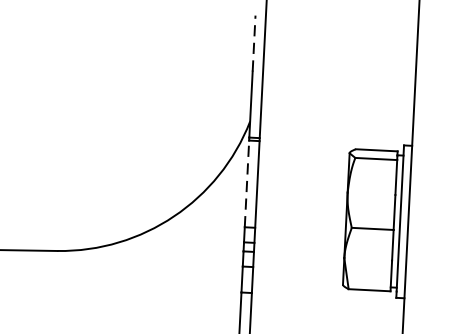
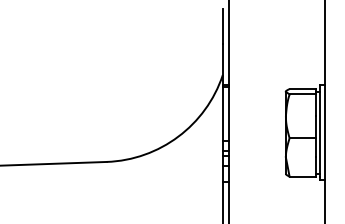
line: (253, 42) -> (222, 25), dashed -> solid
line: (246, 182) -> (222, 113), dashed -> solid

